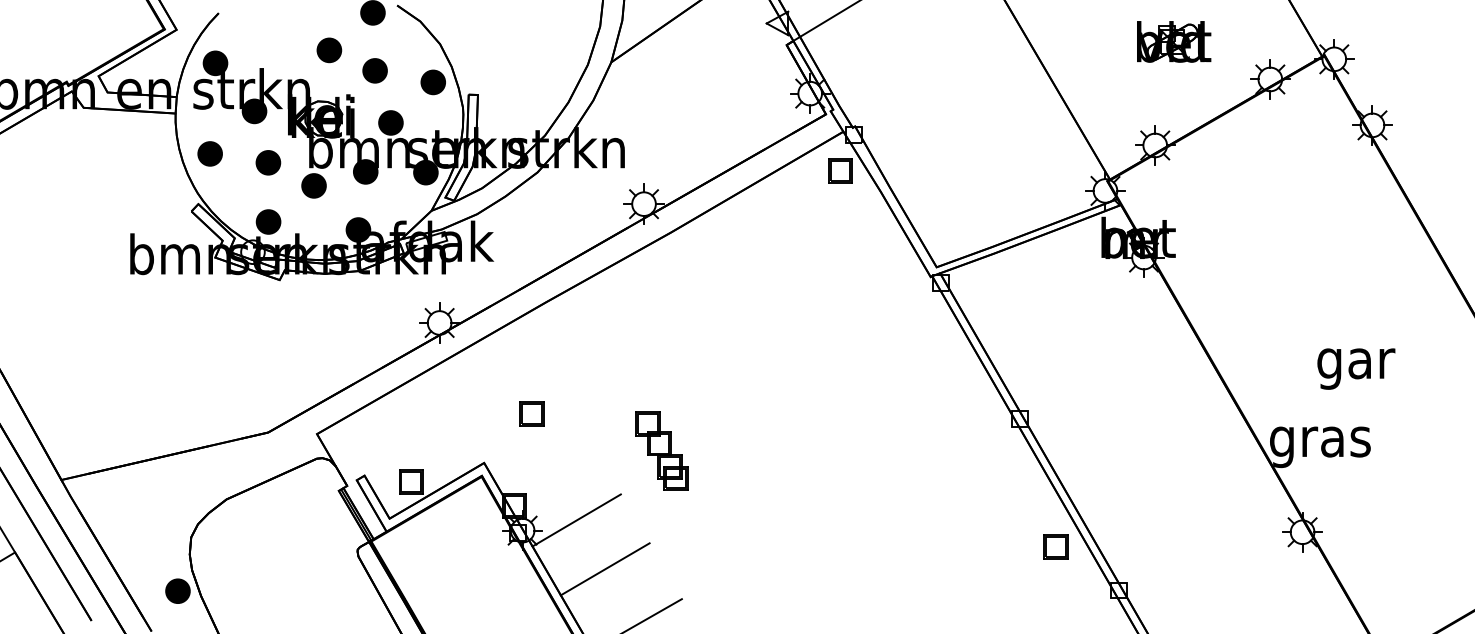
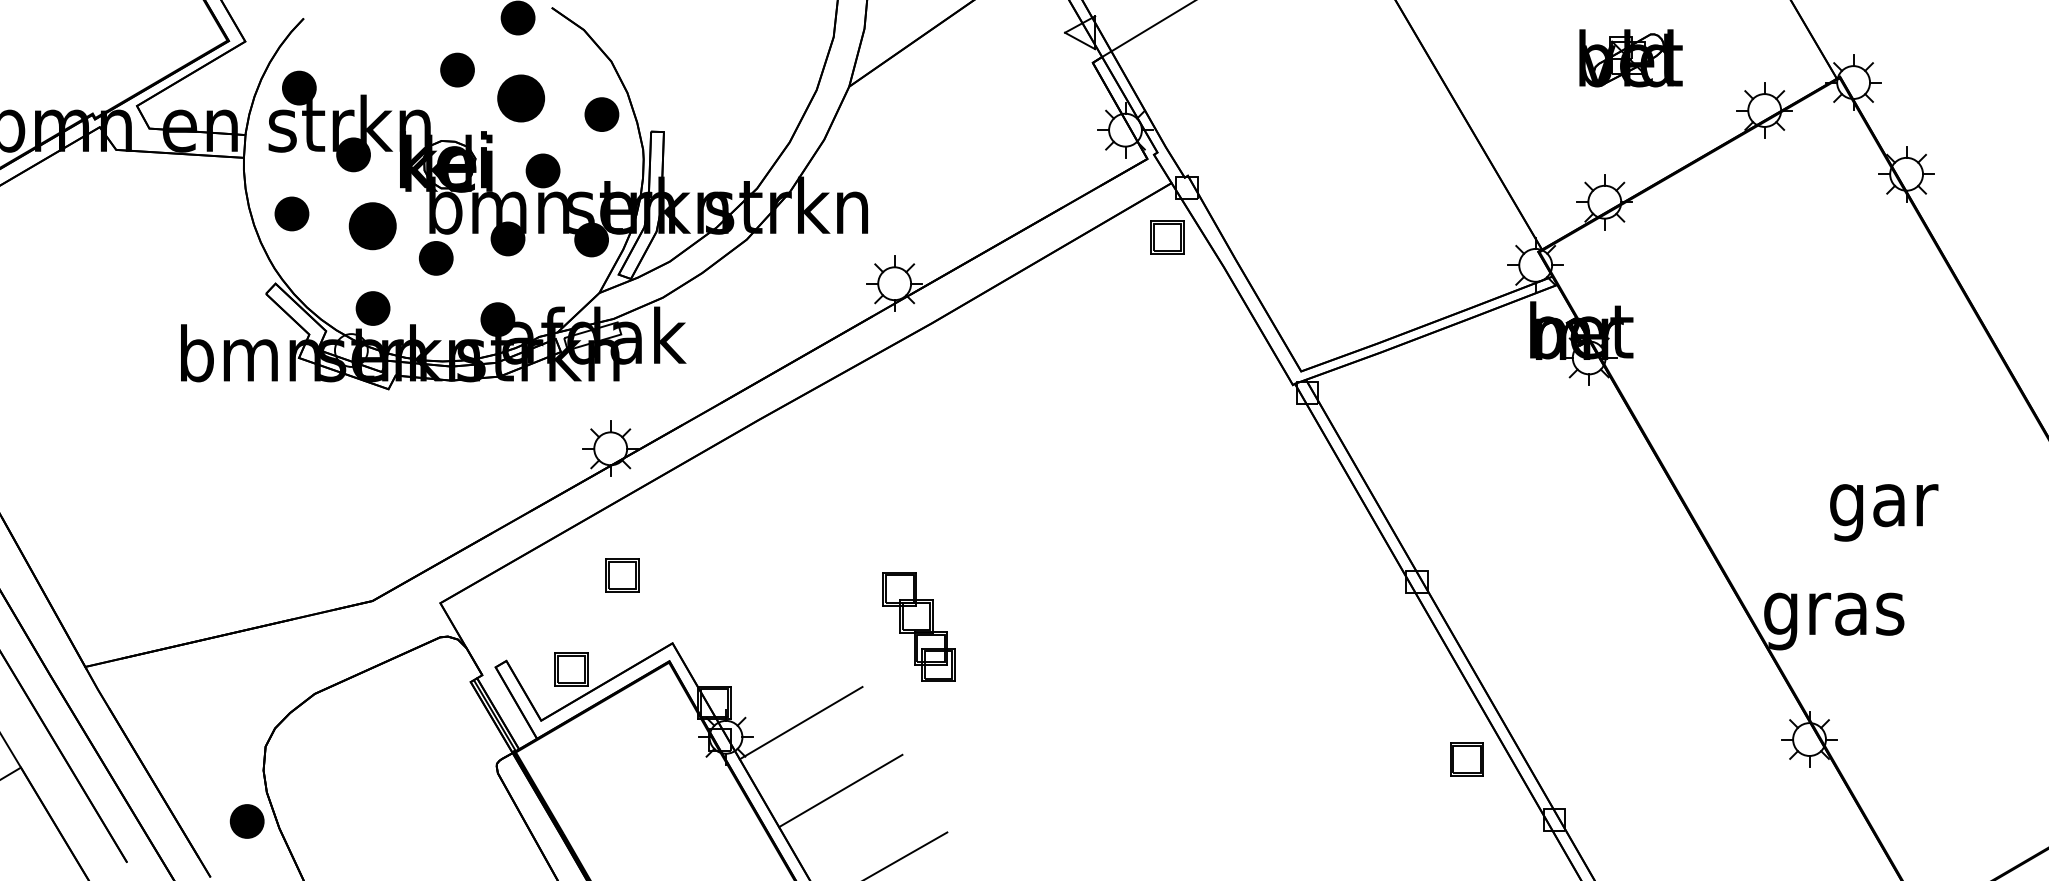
part: (374, 70) -> (520, 98), size x1.4
part: (268, 162) -> (372, 225), size x1.4
part: (531, 413) -> (621, 574), moved

